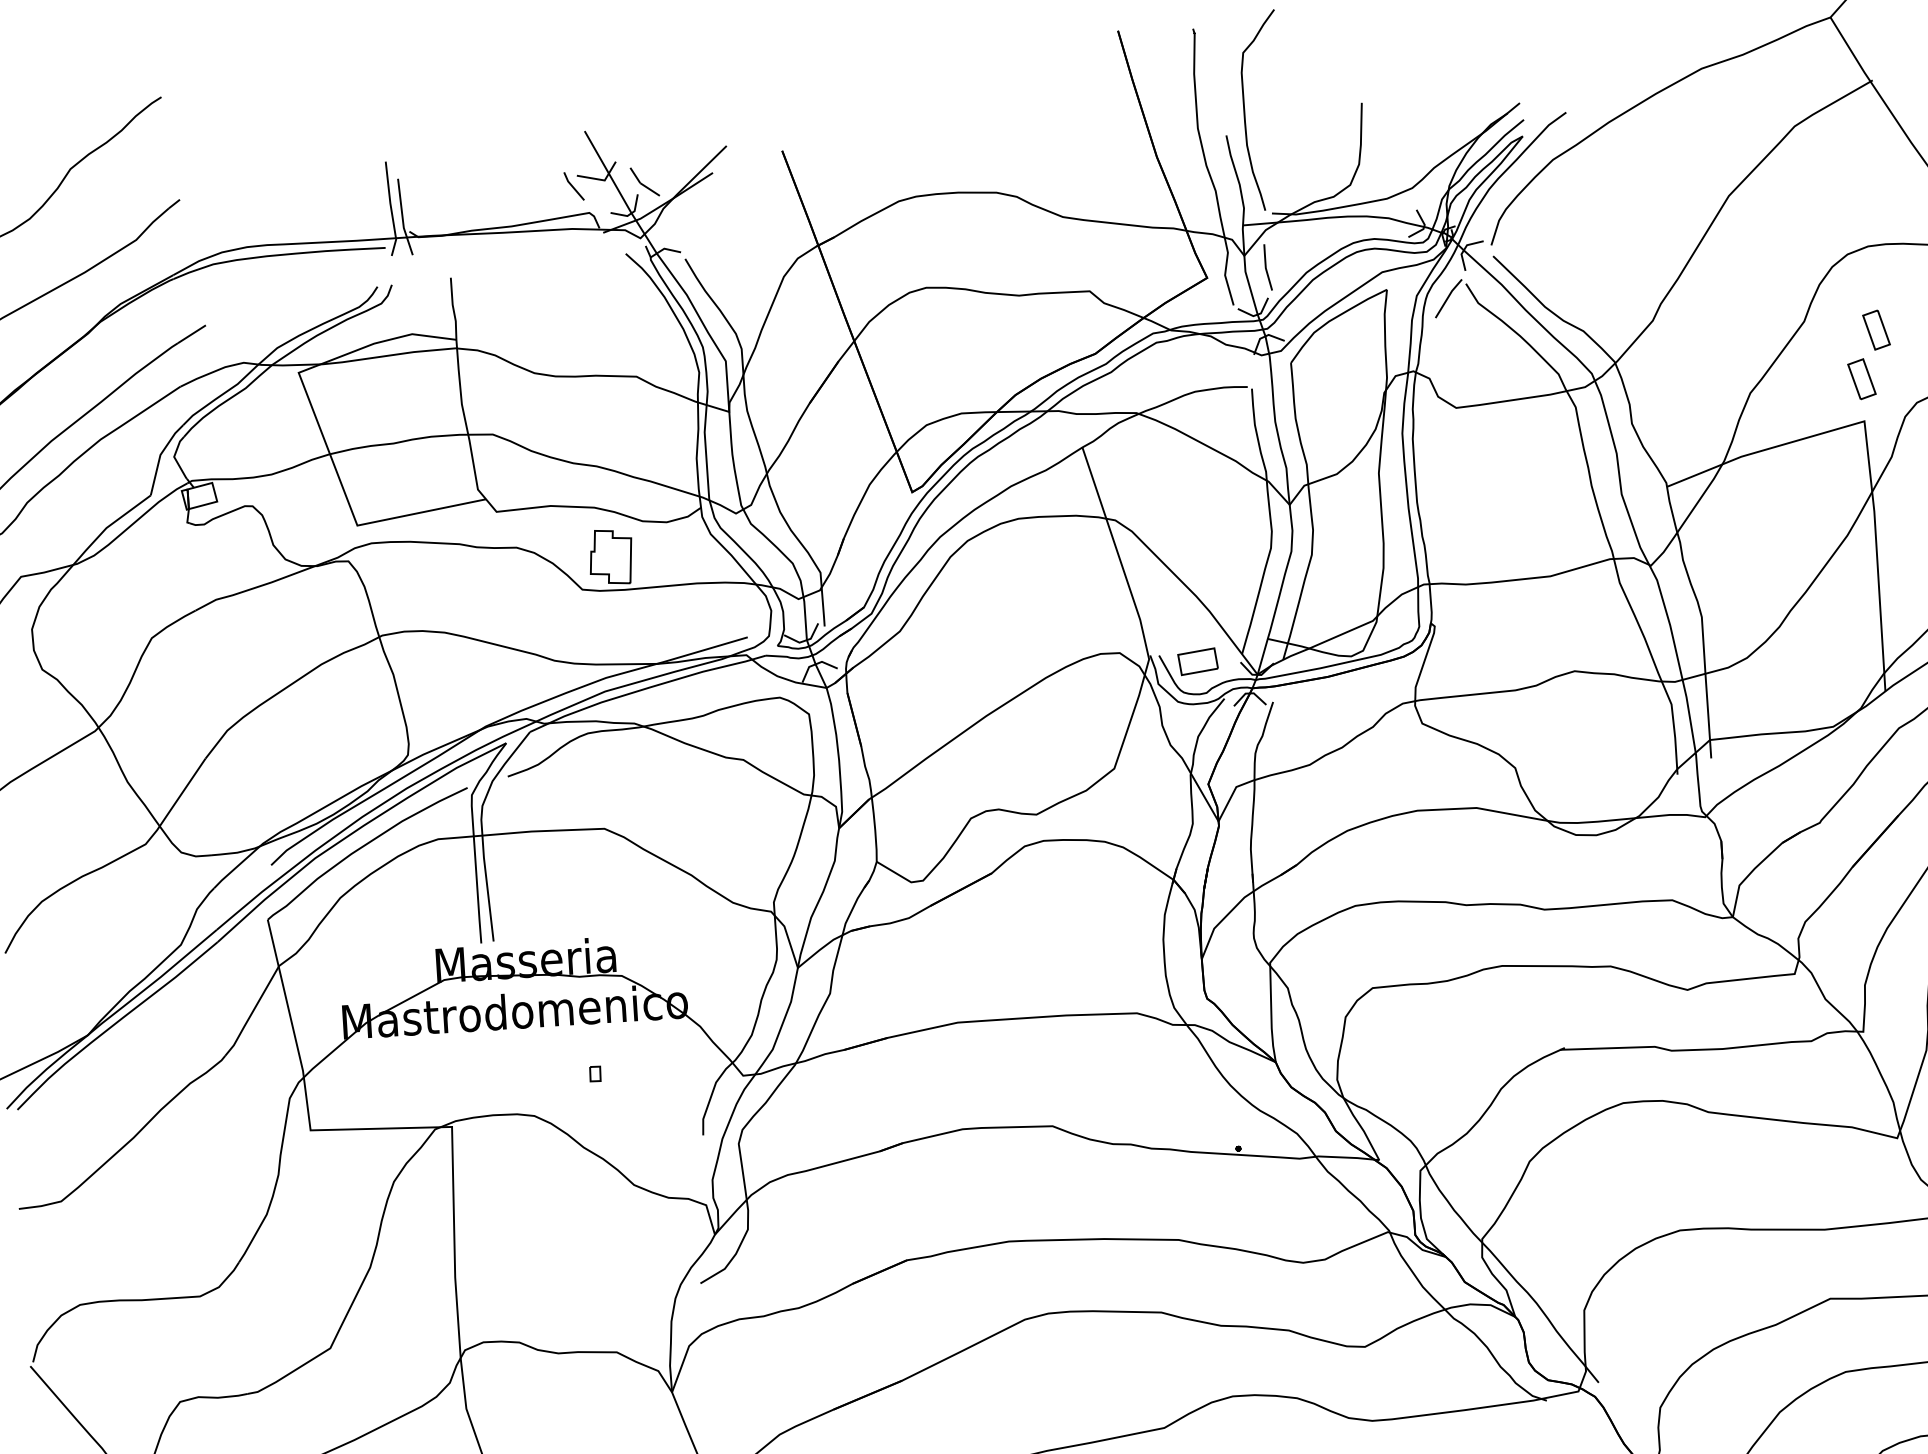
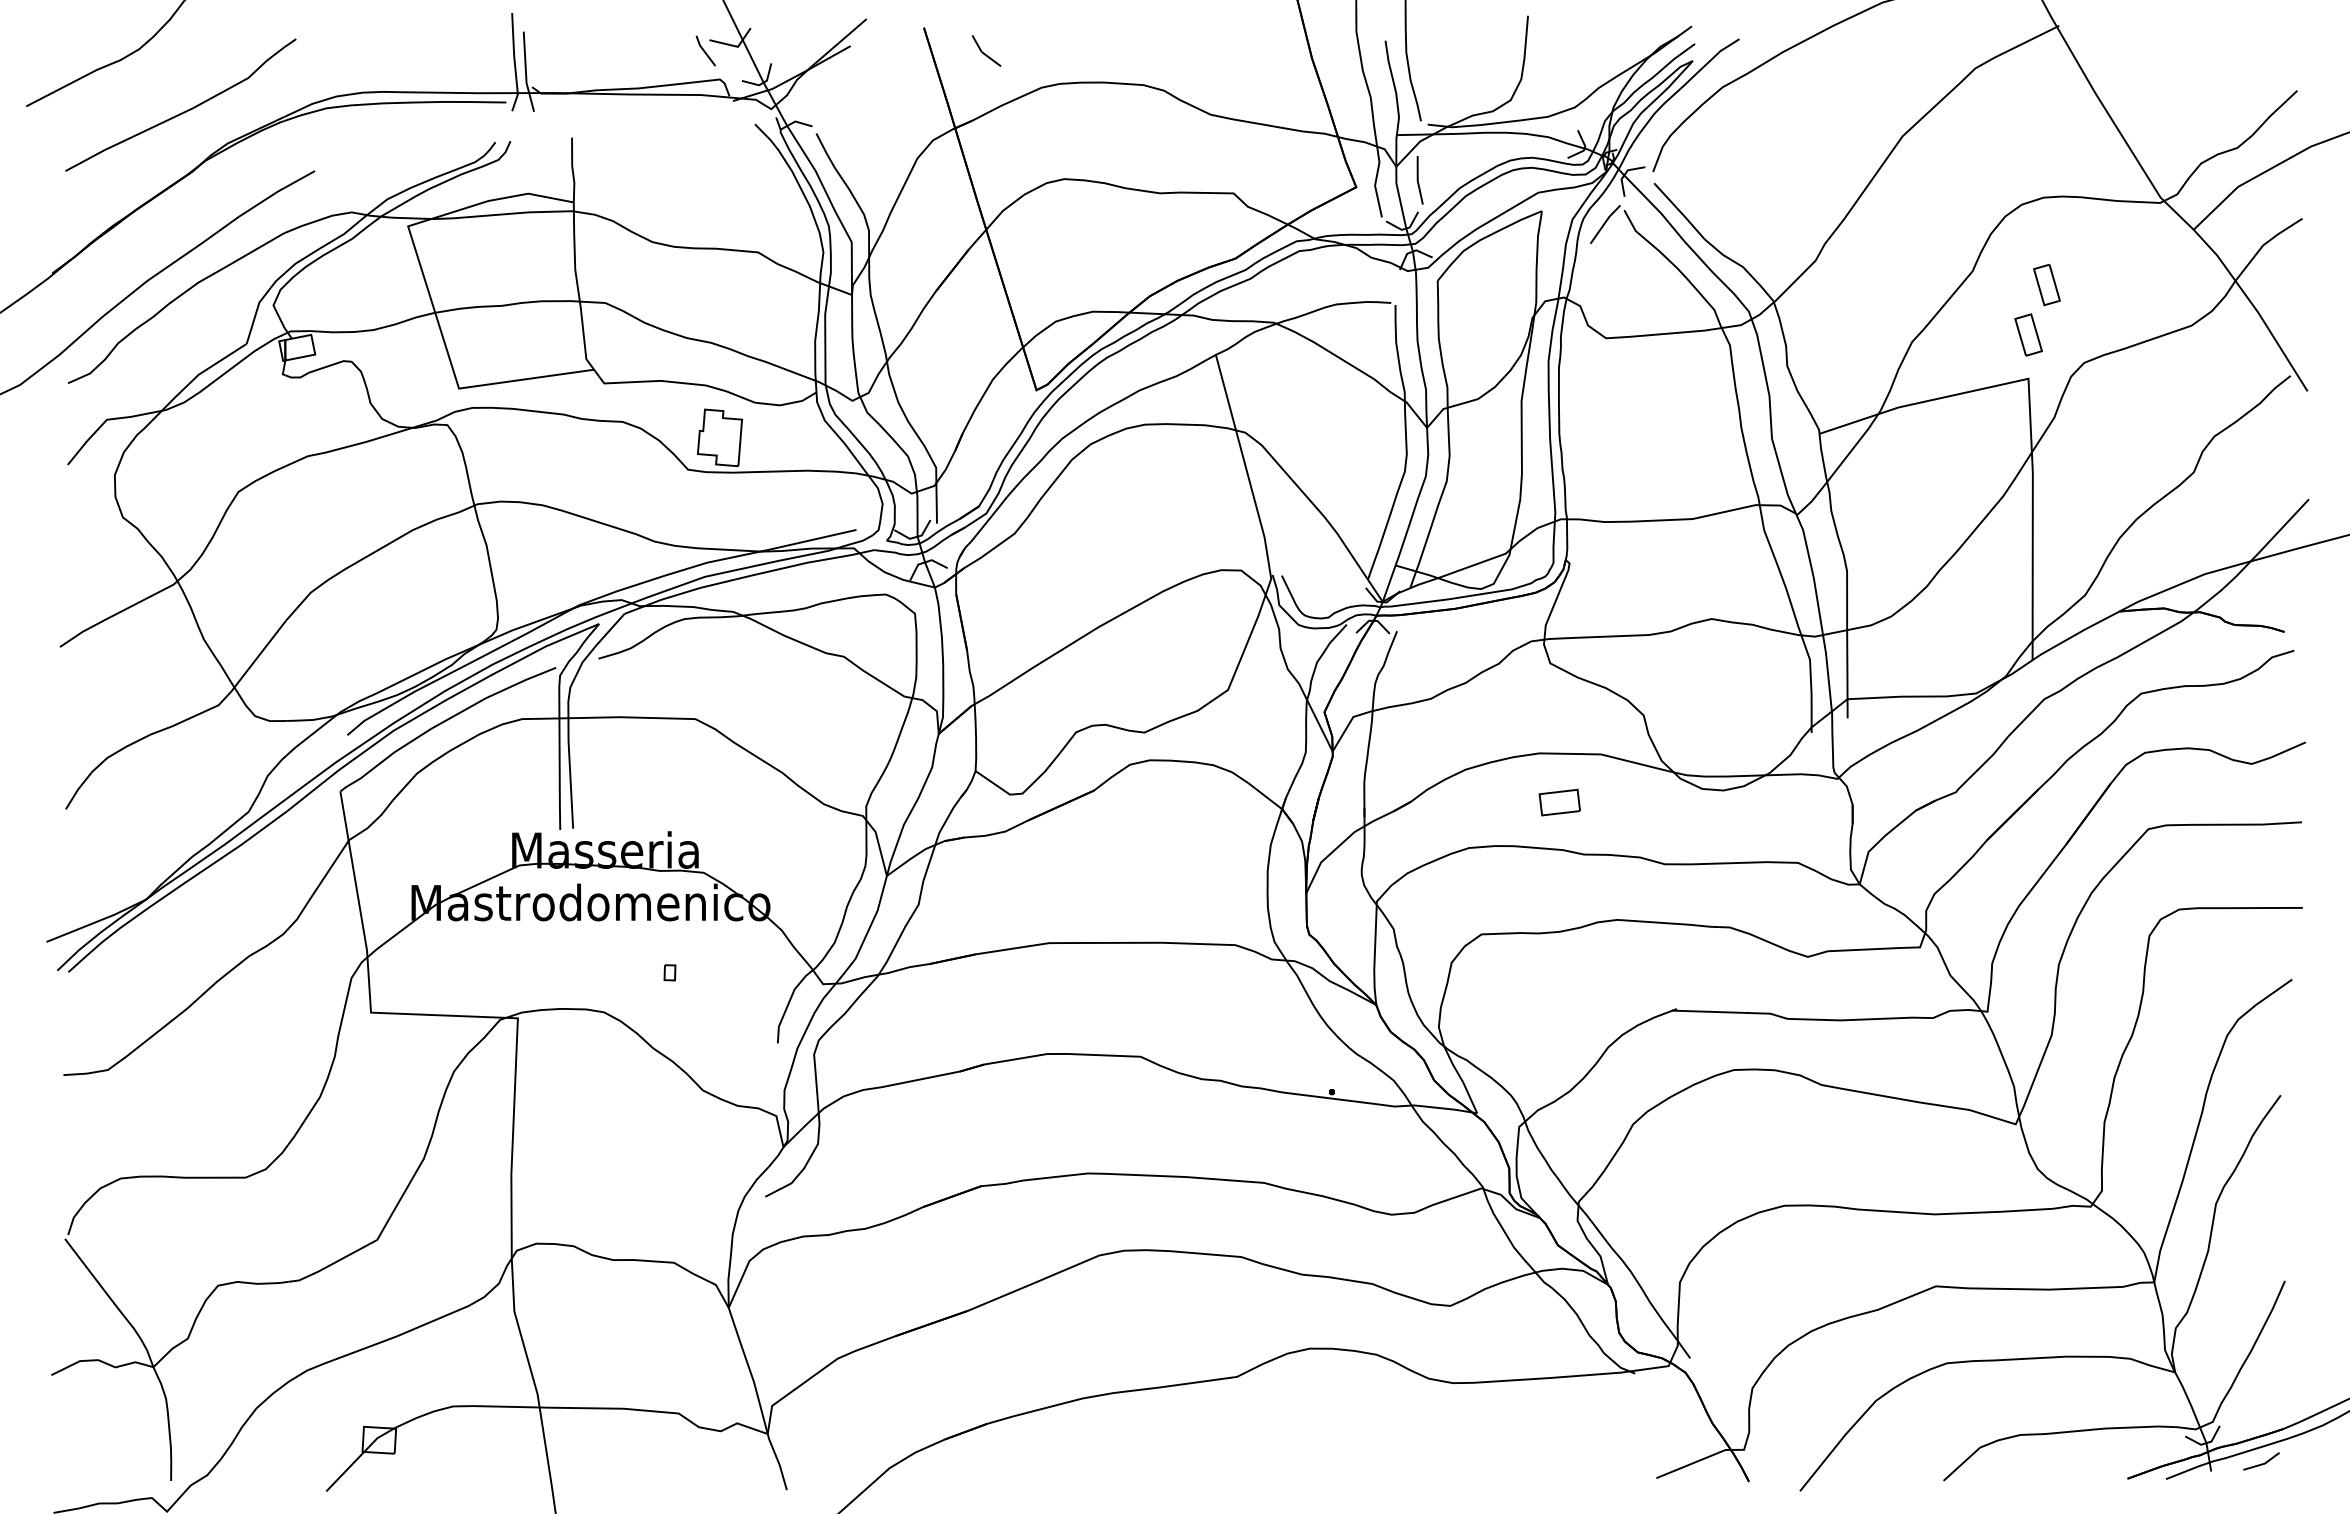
part: (644, 181) -> (986, 50), moved
part: (1197, 661) -> (1559, 802), moved

